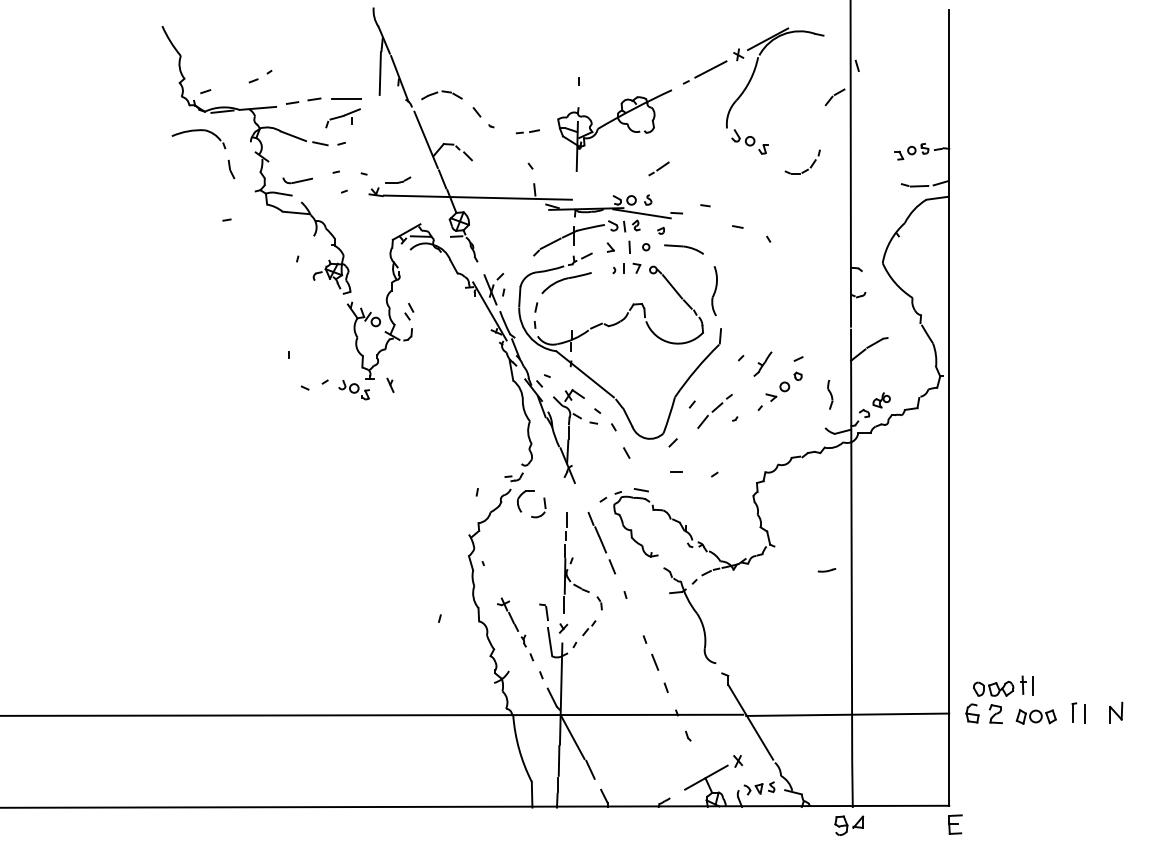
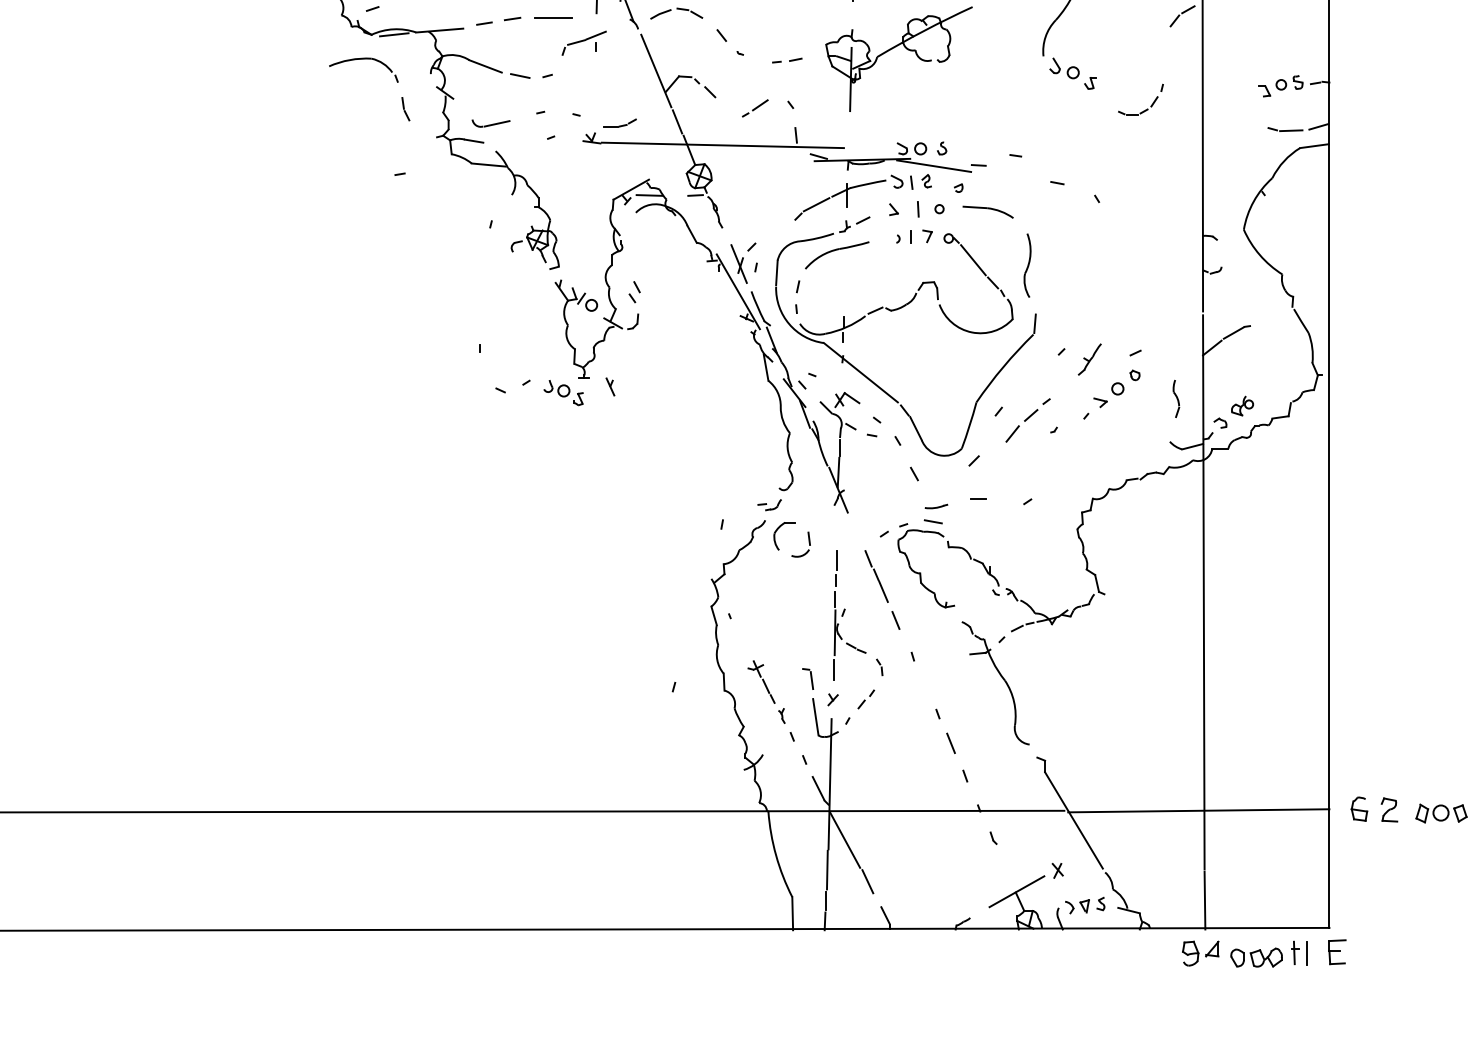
part: (342, 118) -> (583, 43), moved
line: (658, 168) -> (754, 107), moved
line: (826, 570) -> (936, 506), moved
part: (1003, 685) -> (1269, 953), moved

